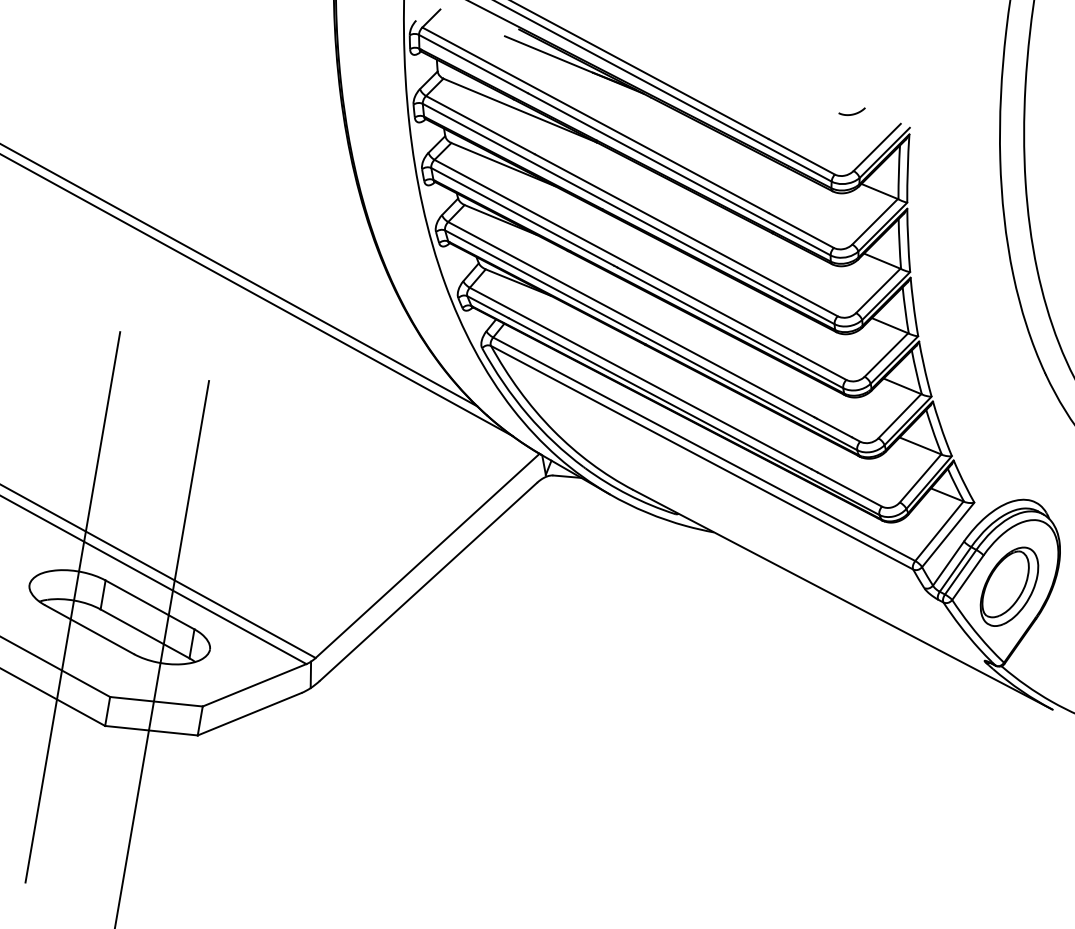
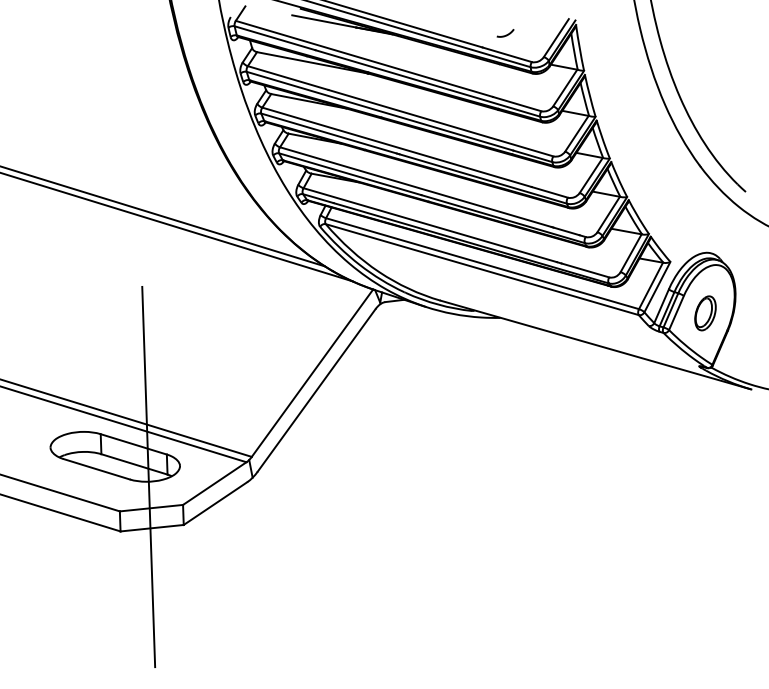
curve: (851, 112) -> (505, 34), moved
part: (1009, 587) -> (705, 313), size x0.6
line: (72, 607) -> (82, 456), removed

